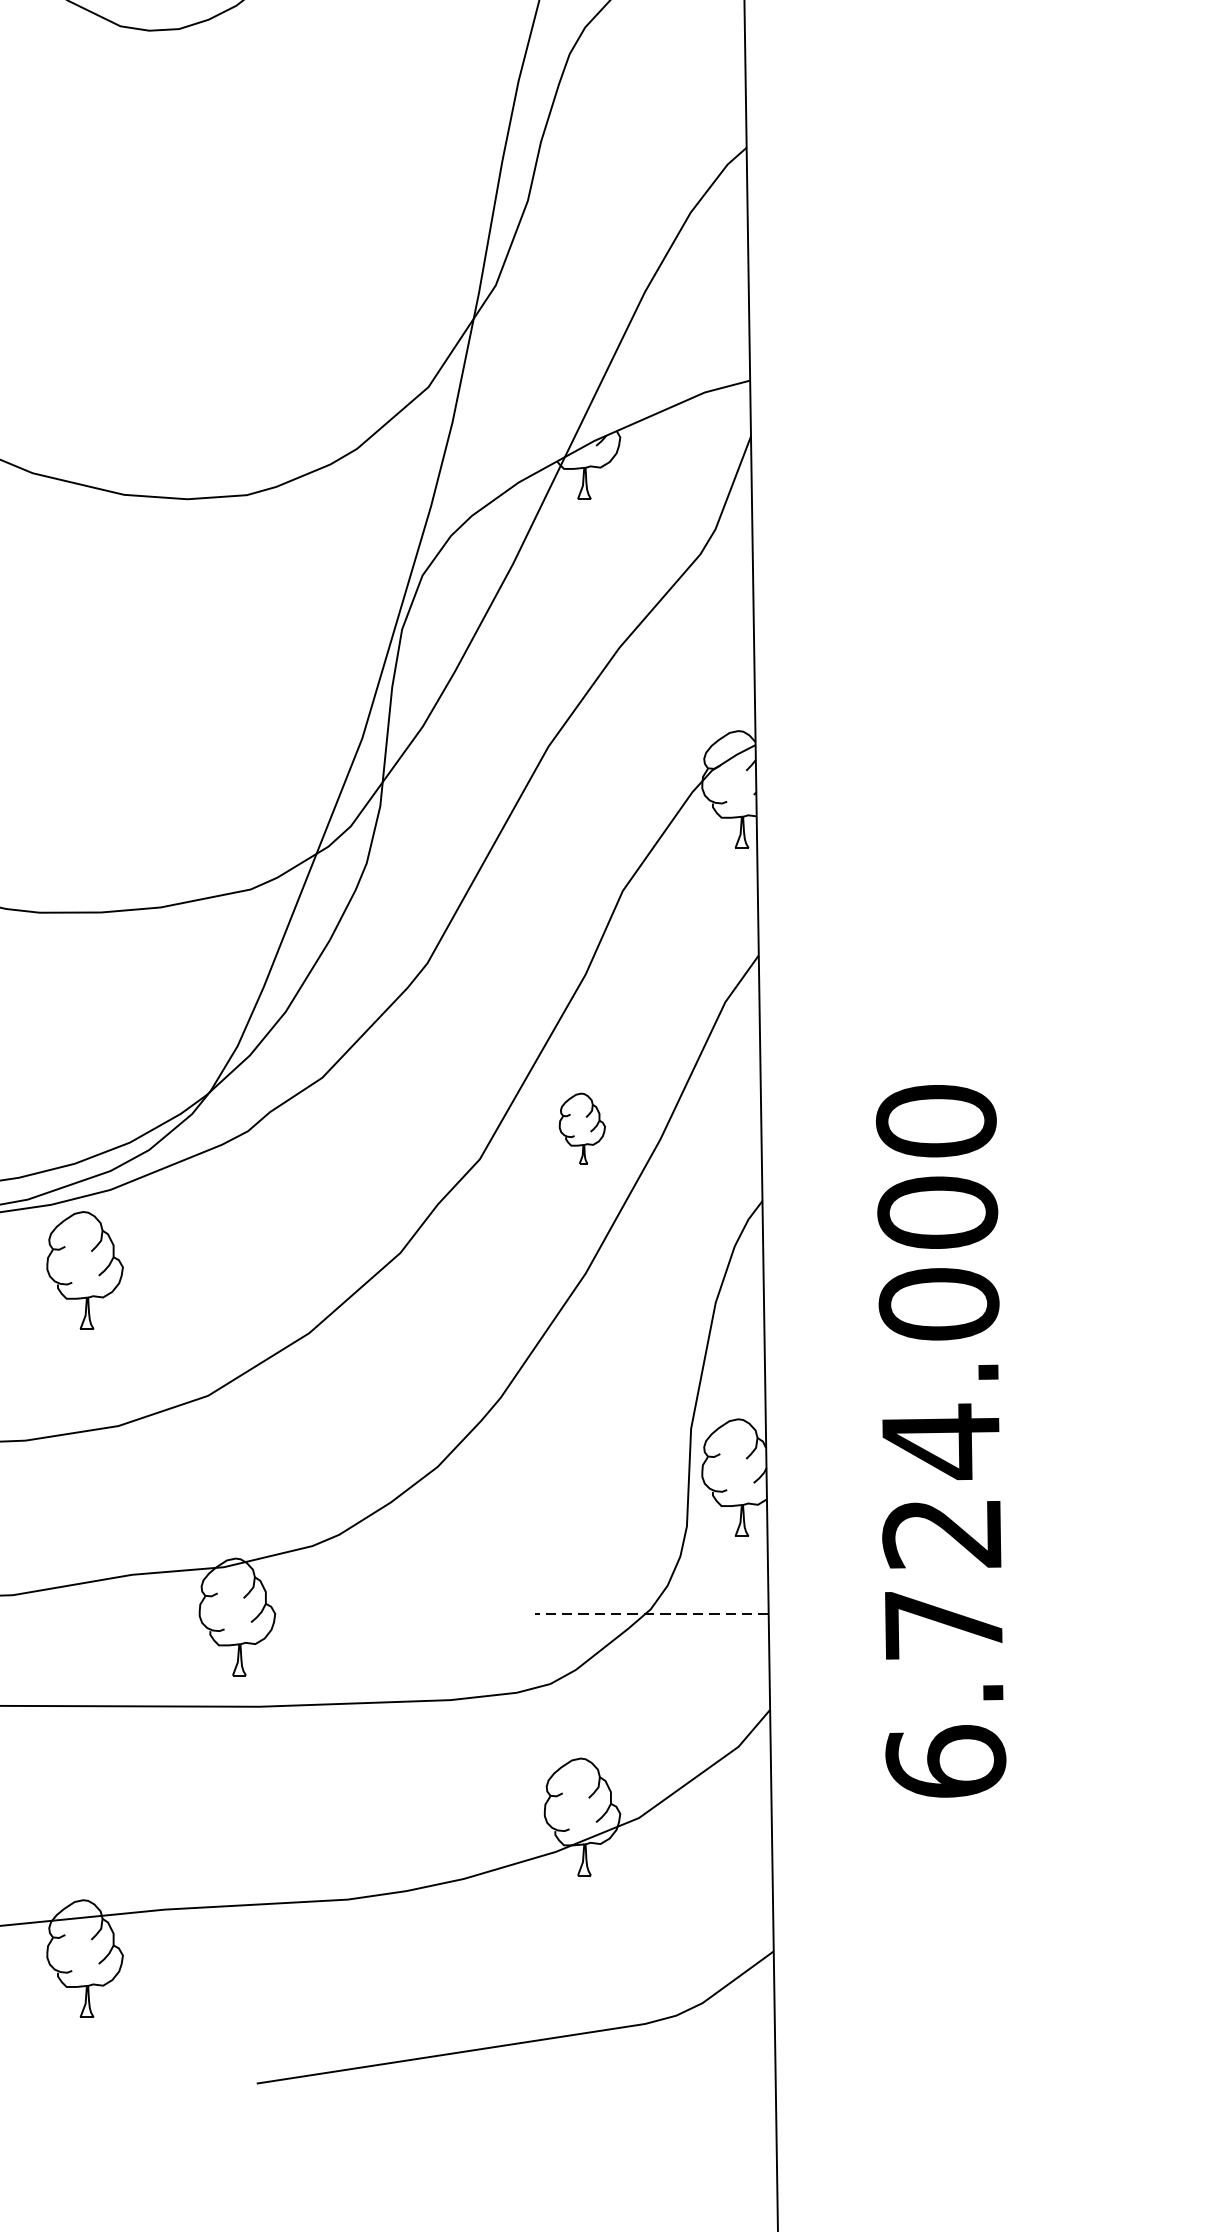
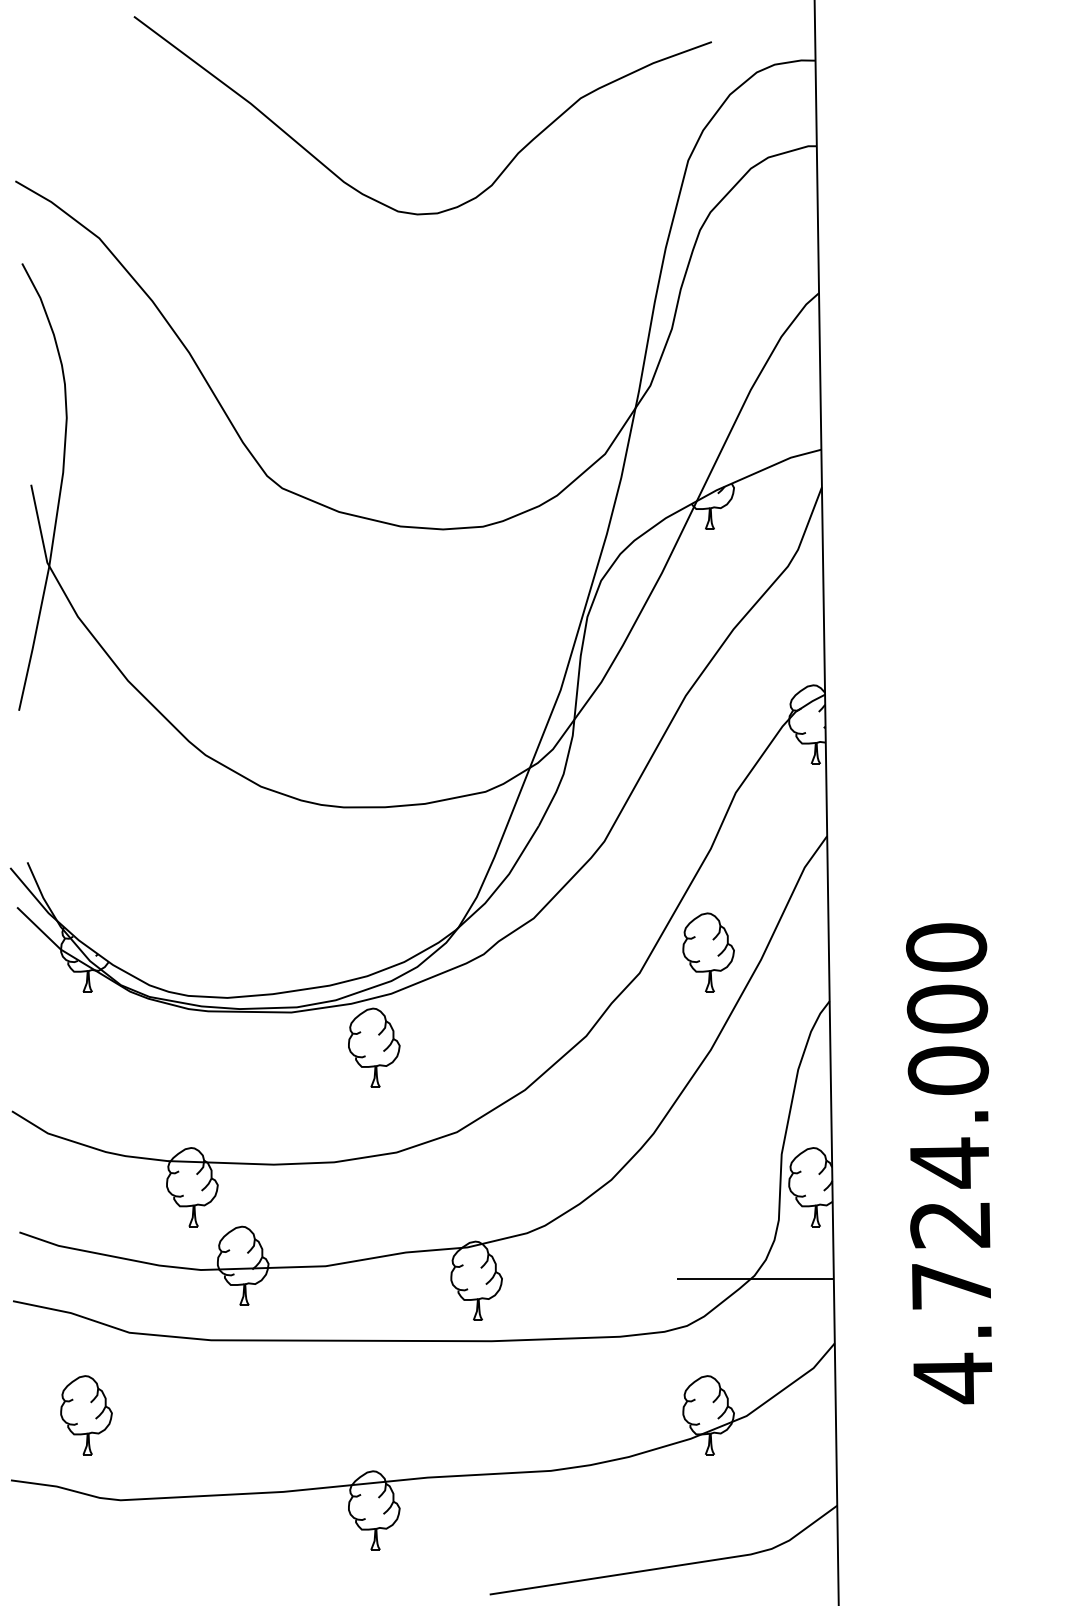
part: (582, 1128) -> (708, 952), size x1.67
line: (650, 1614) -> (754, 1279), dashed -> solid
text: (945, 1762) -> (952, 1378), 6.724.000 -> 4.724.000

